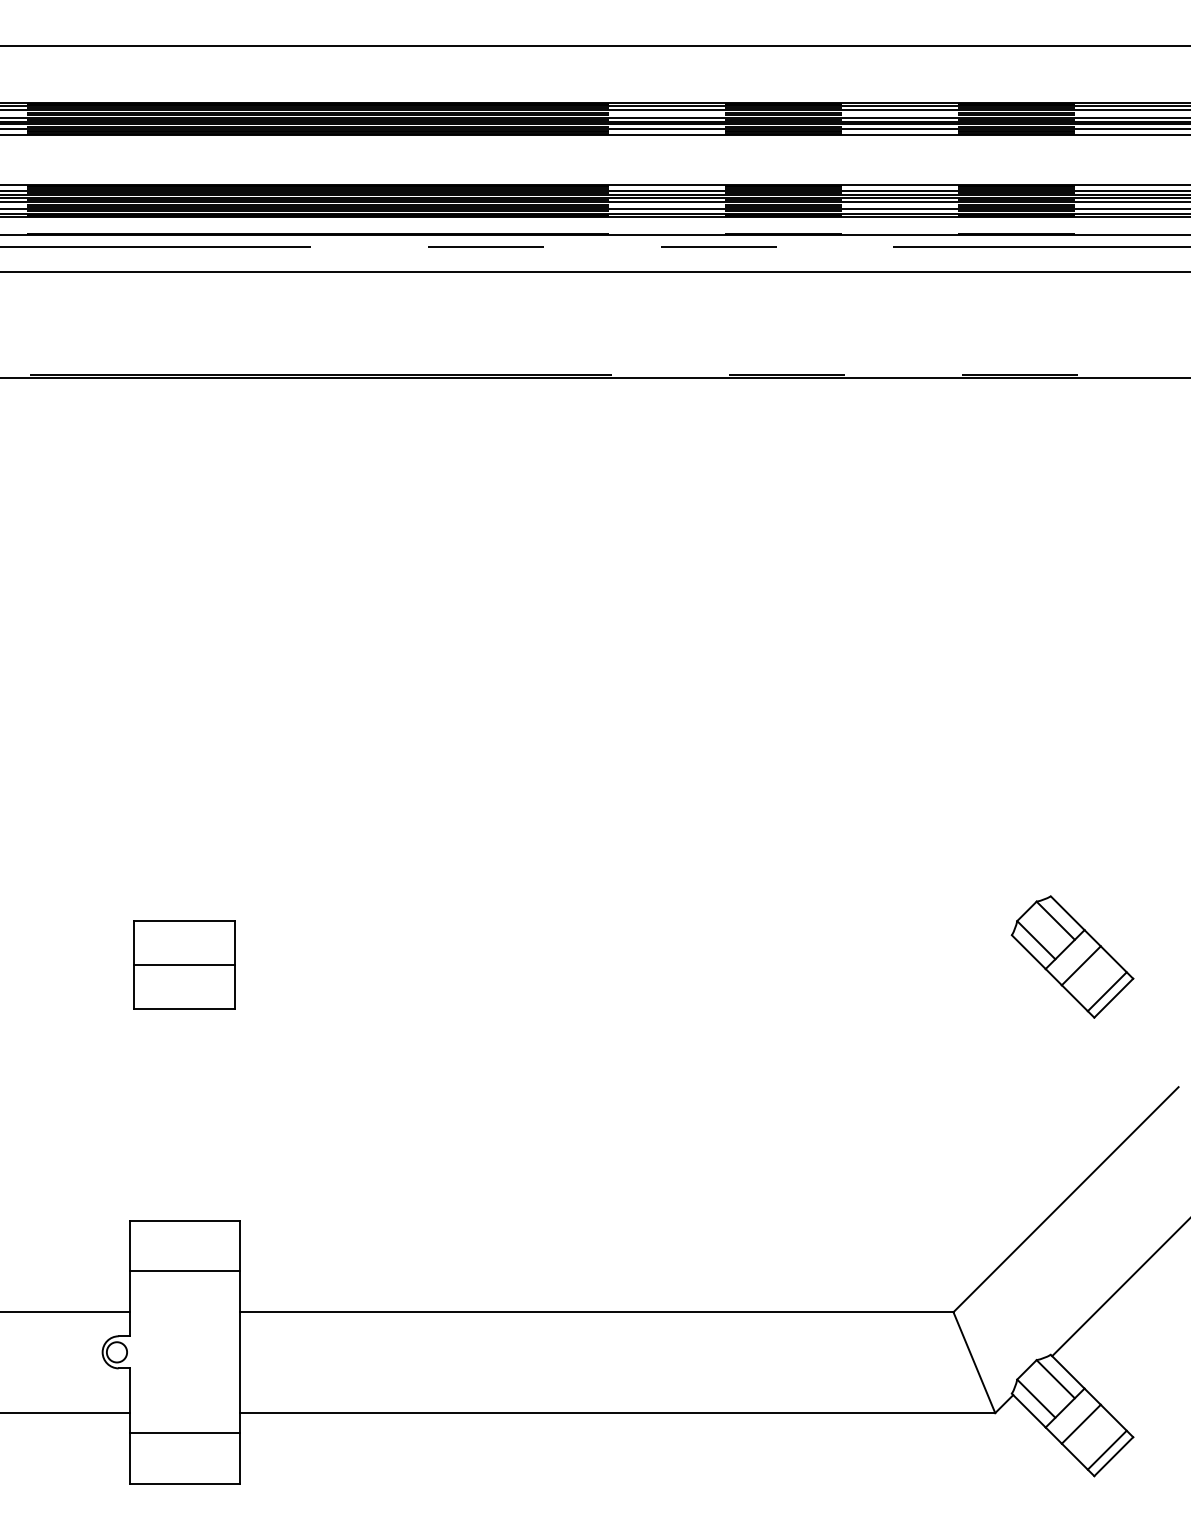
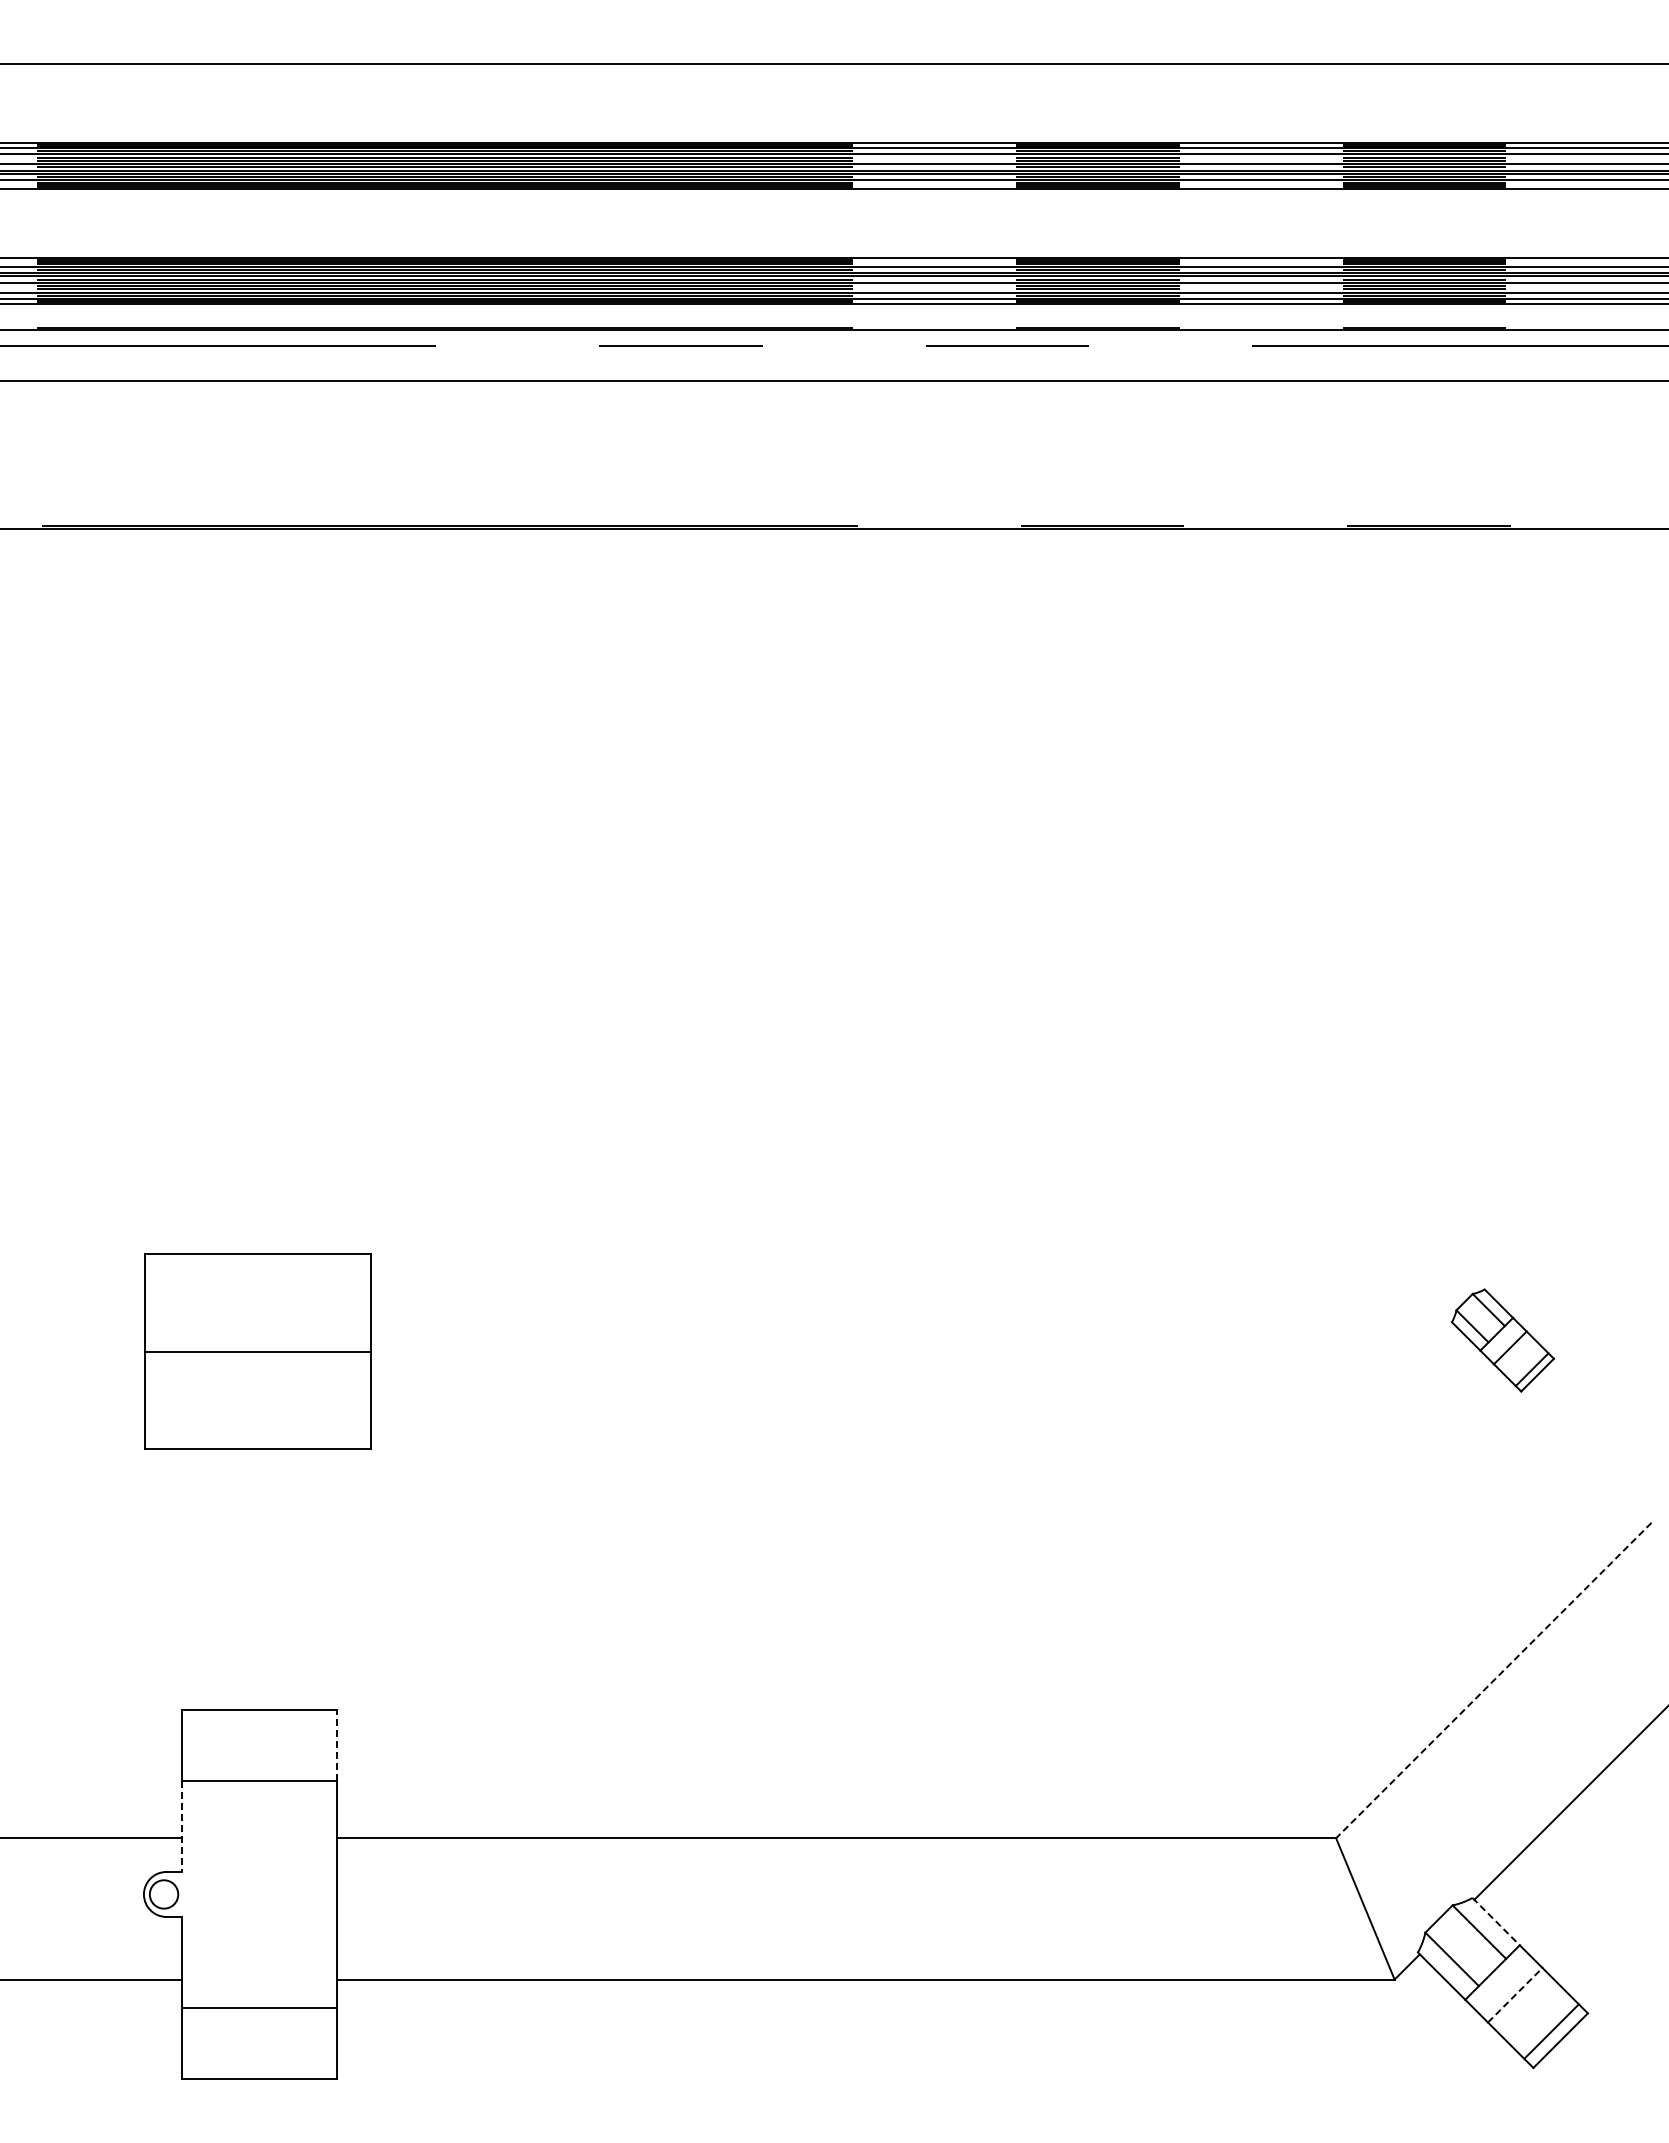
part: (1072, 956) -> (1502, 1340), size x0.6
part: (184, 964) -> (258, 1351), size x1.6
line: (1065, 1199) -> (1493, 1680), solid -> dashed
line: (240, 1246) -> (336, 1745), solid -> dashed
line: (130, 1303) -> (182, 1826), solid -> dashed
line: (1067, 1371) -> (1496, 1921), solid -> dashed
line: (1081, 1424) -> (1515, 1995), solid -> dashed

